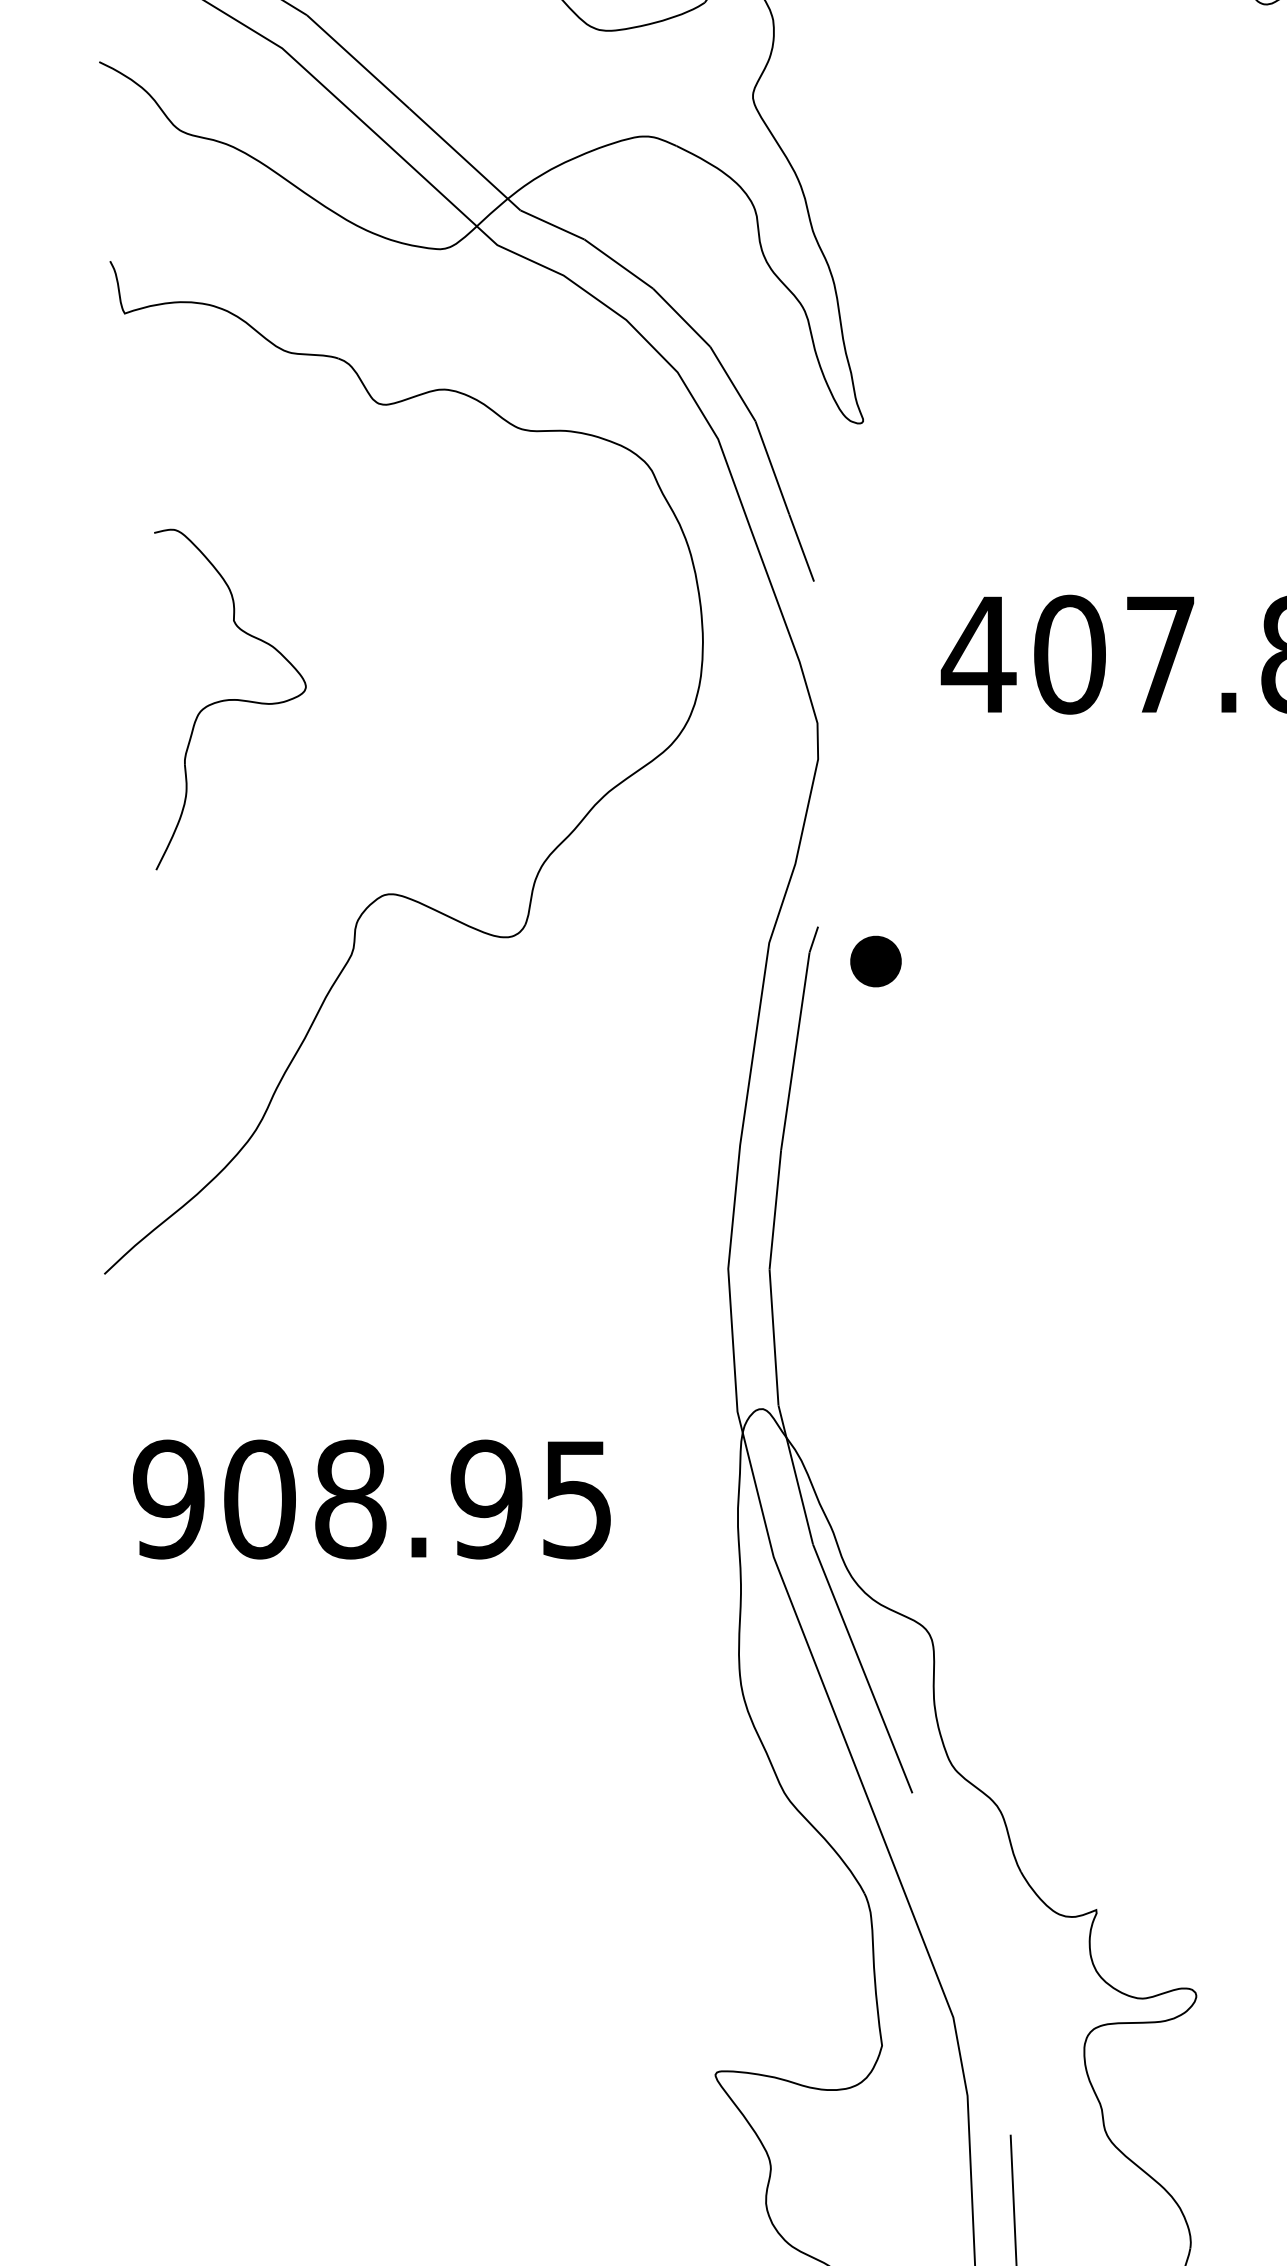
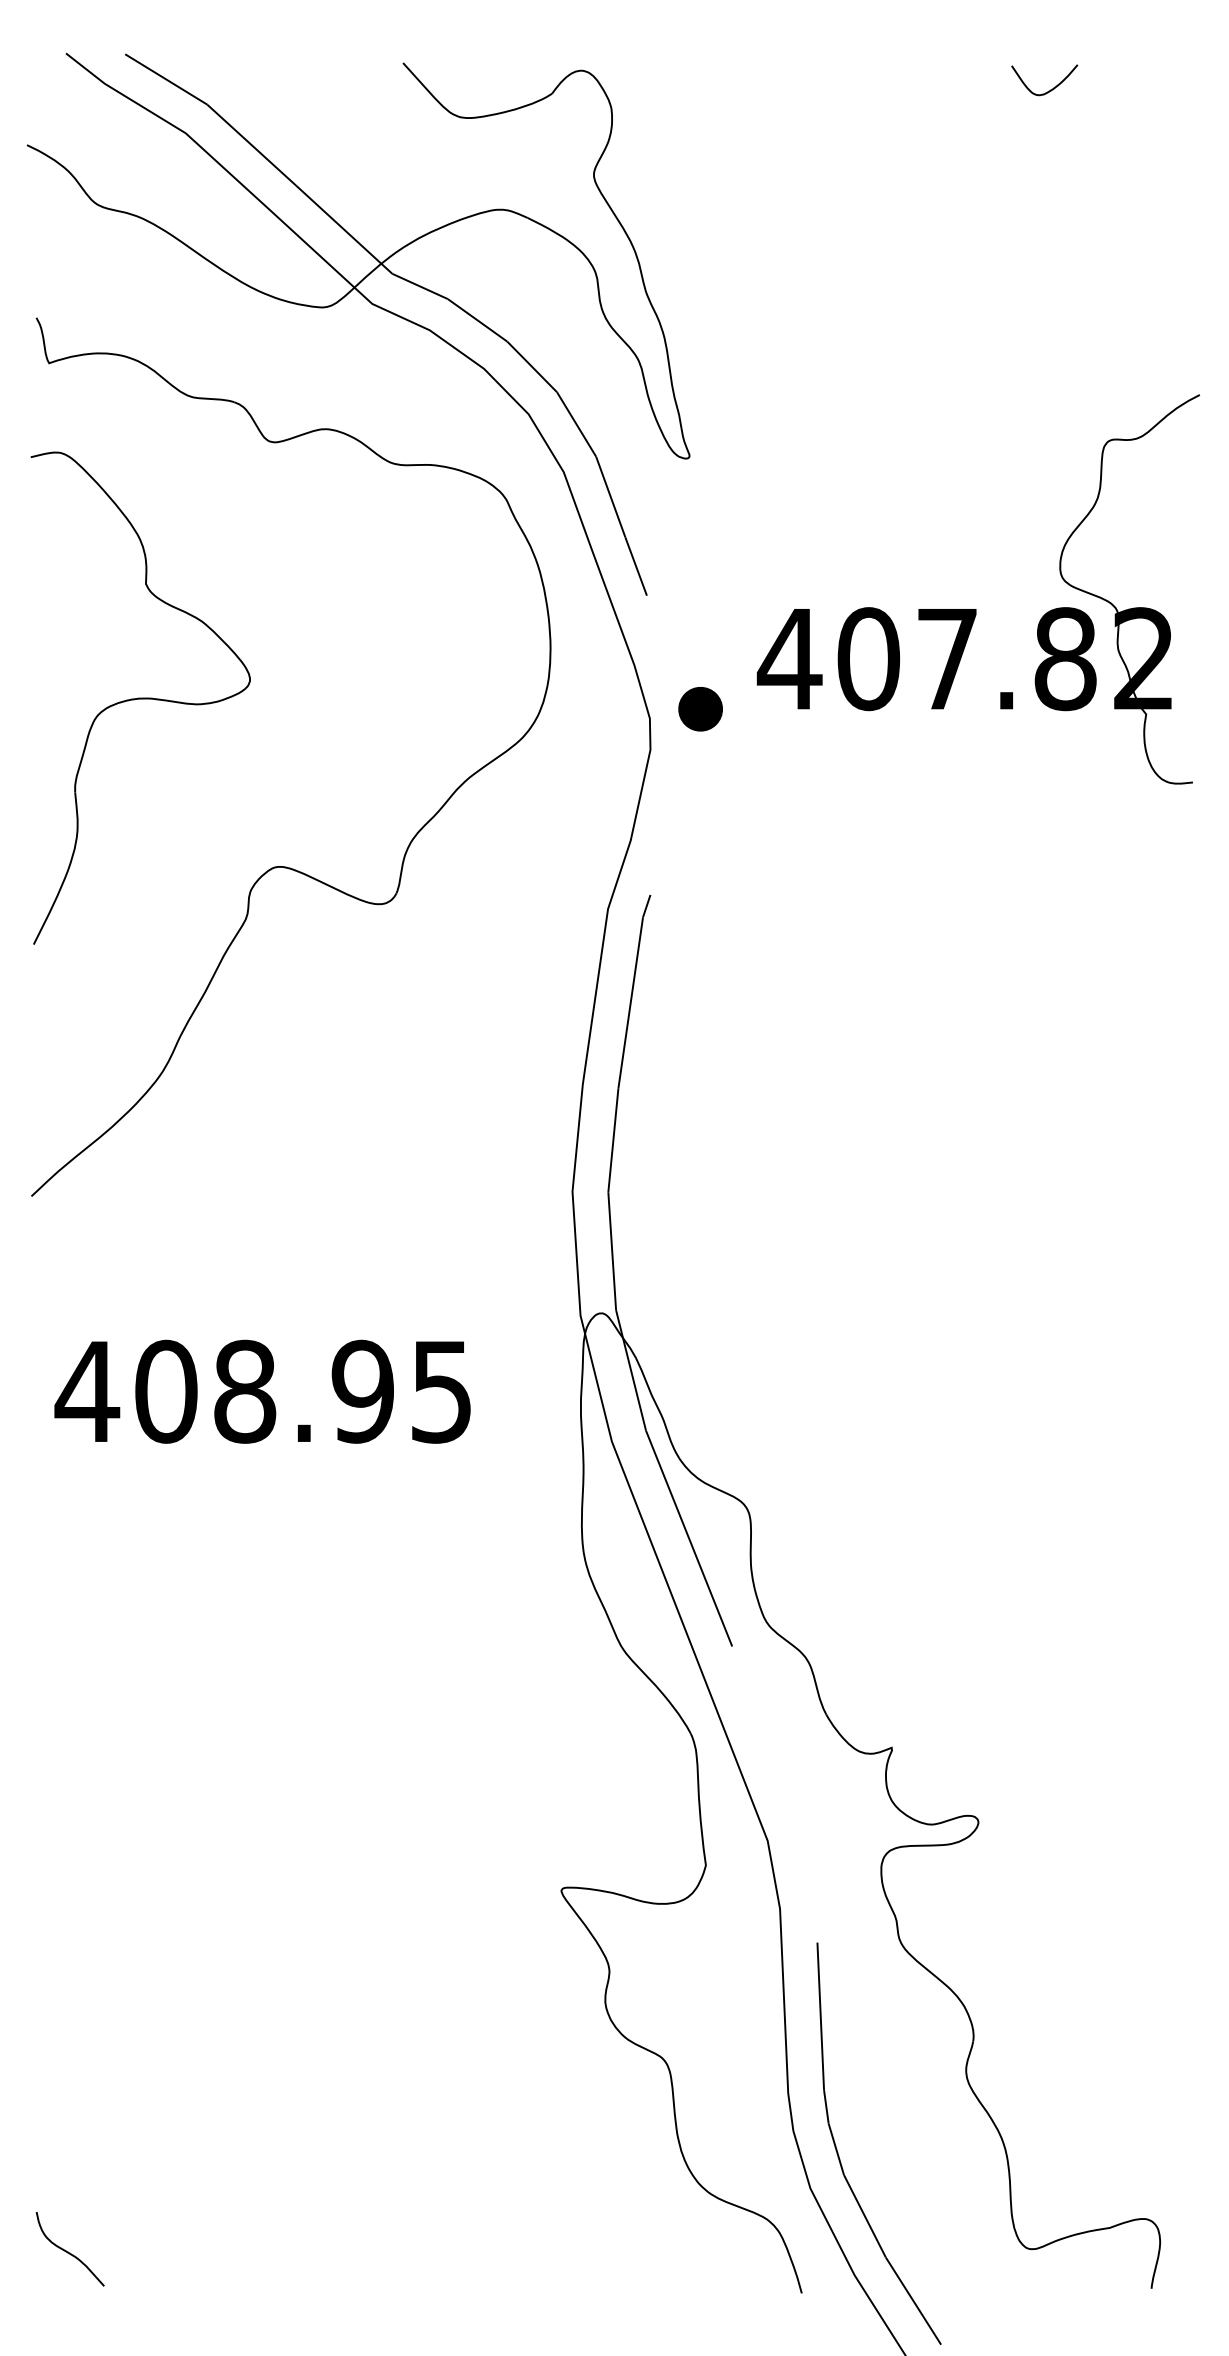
part: (230, 698) -> (140, 697), size x1.67
part: (875, 961) -> (700, 709), moved
text: (168, 1499) -> (87, 1391), 908.95 -> 408.95

